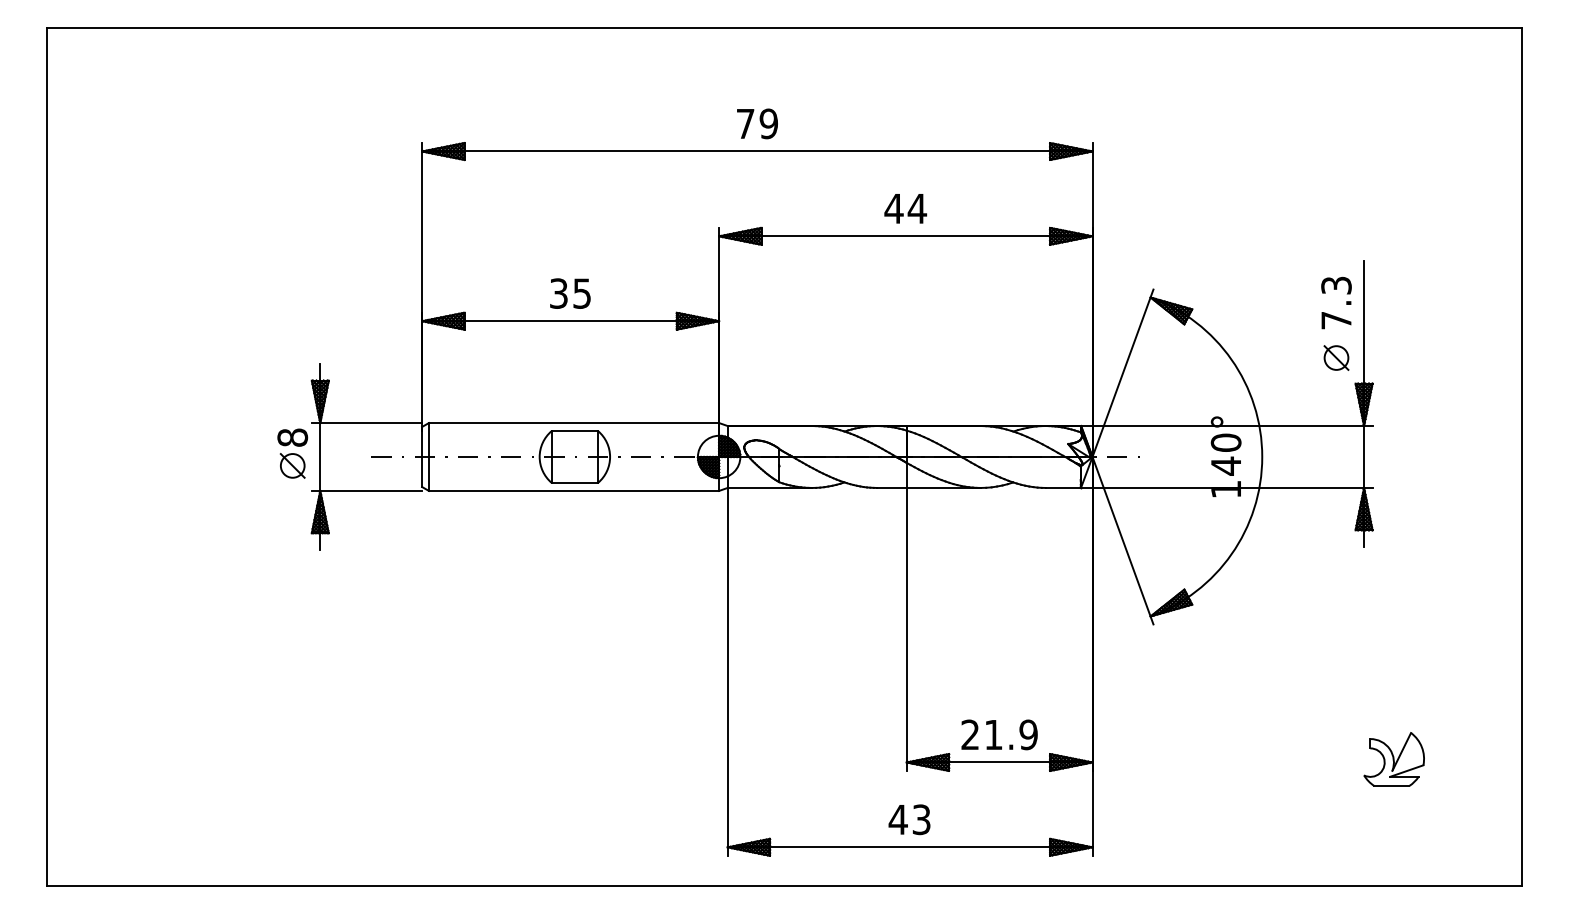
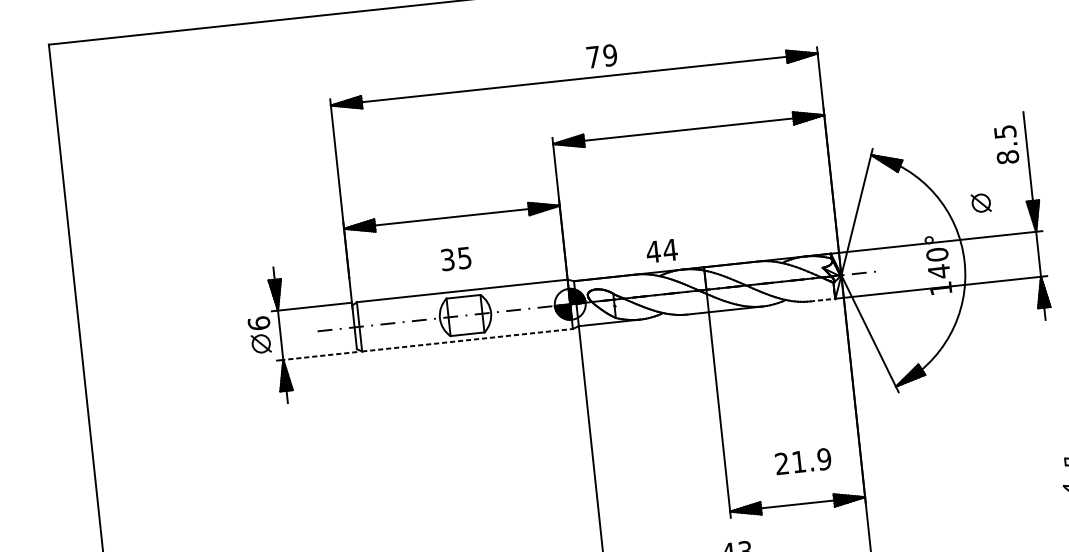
text: (757, 123) -> (602, 56), moved
text: (905, 208) -> (661, 250), moved
text: (570, 293) -> (456, 258), moved
text: (1336, 302) -> (1006, 144), 7.3 -> 8.5
part: (1336, 357) -> (981, 202), moved
text: (292, 437) -> (258, 323), 8 -> 6
line: (1063, 487) -> (822, 299), solid -> dashed
line: (371, 490) -> (320, 355), solid -> dashed
line: (574, 490) -> (467, 339), solid -> dashed
text: (999, 734) -> (803, 461), moved

